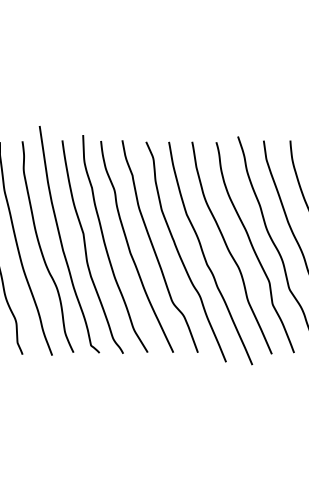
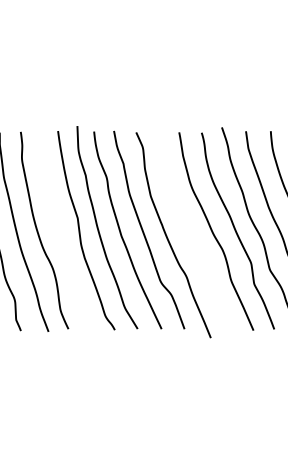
curve: (62, 242) -> (58, 226), removed
curve: (205, 256) -> (191, 239), removed

